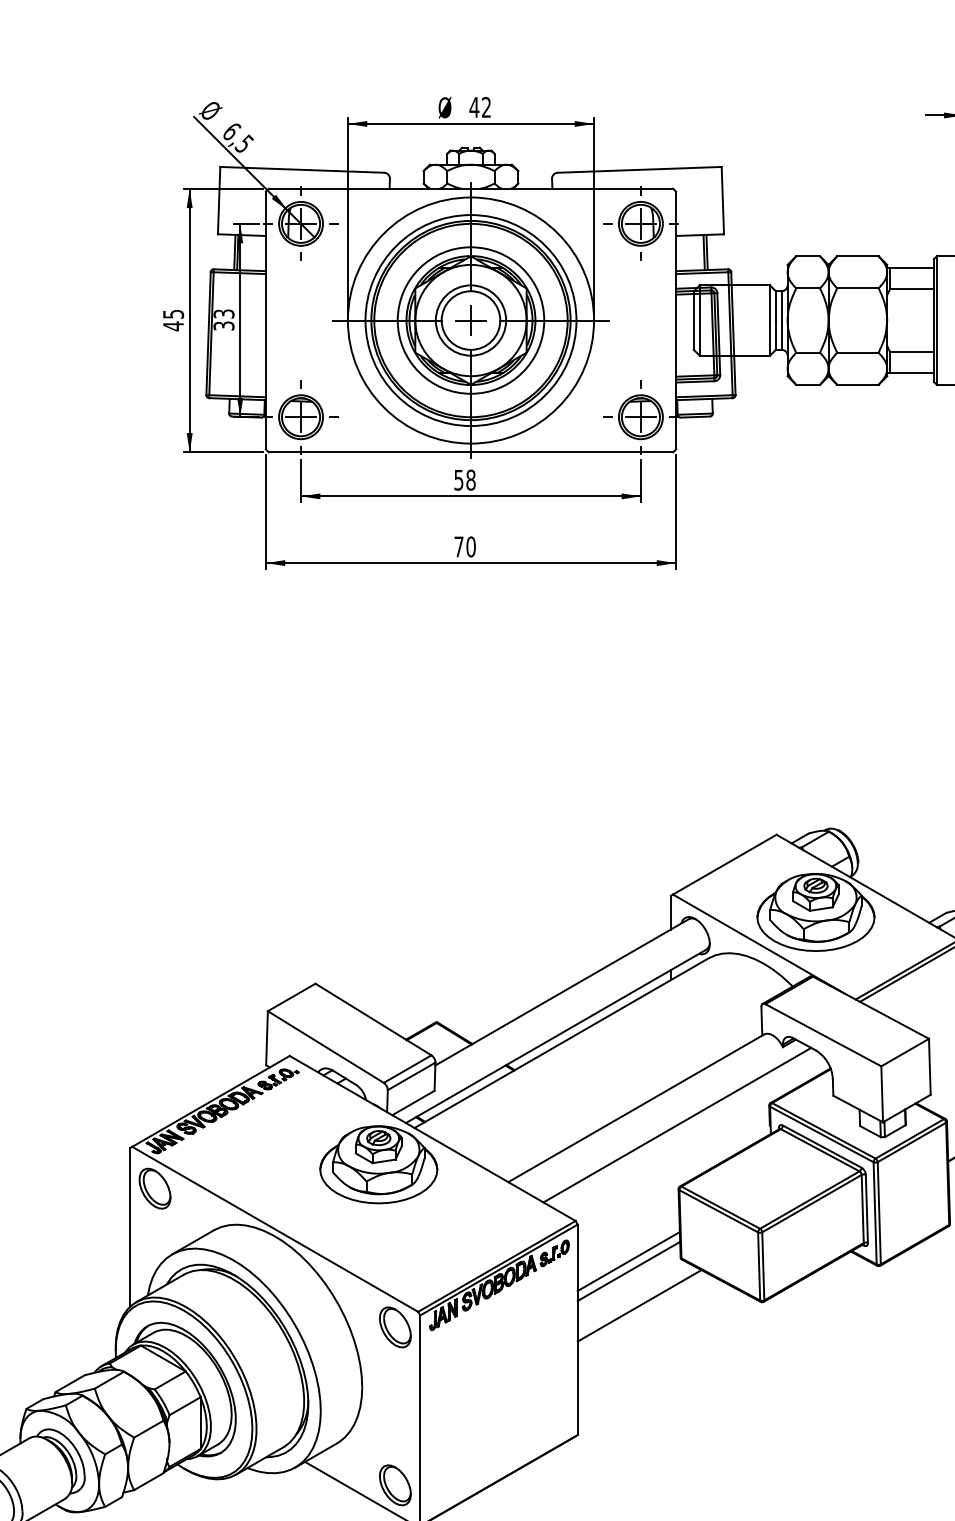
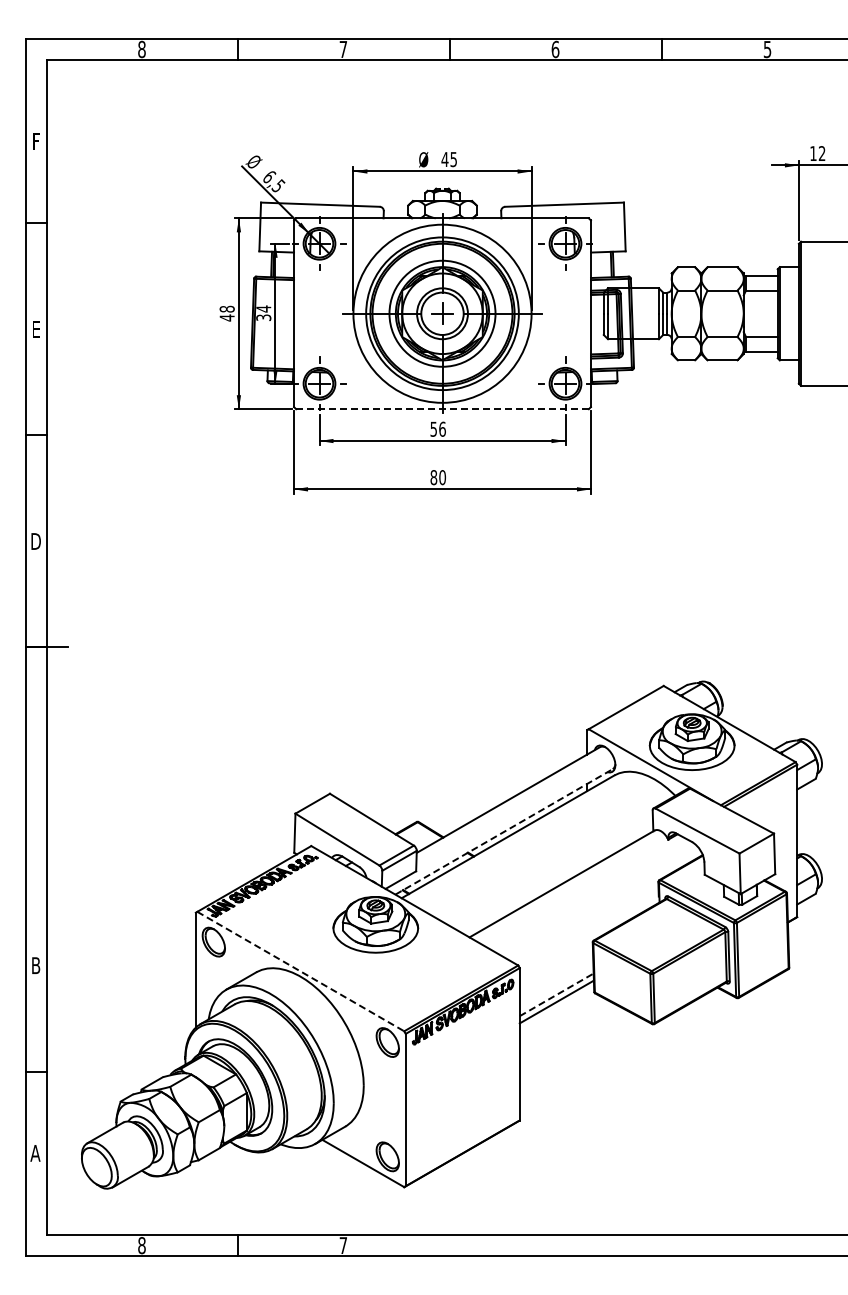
text: (486, 107) -> (453, 159), 42 -> 45
text: (172, 313) -> (226, 308), 45 -> 48
text: (223, 313) -> (263, 308), 33 -> 34
line: (472, 452) -> (443, 409), solid -> dashed
text: (470, 479) -> (442, 428), 58 -> 56
text: (458, 546) -> (433, 477), 70 -> 80
line: (556, 1035) -> (504, 831), solid -> dashed
line: (676, 1125) -> (591, 896), removed
line: (276, 1229) -> (301, 971), solid -> dashed
line: (628, 1261) -> (556, 994), solid -> dashed
line: (639, 1305) -> (564, 1026), removed

